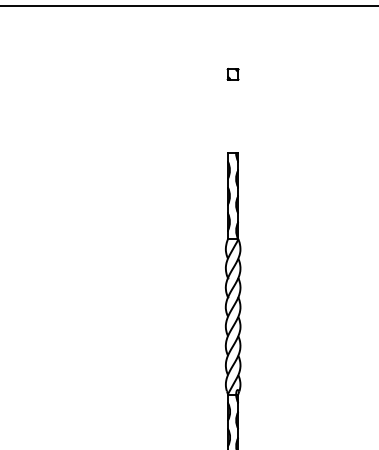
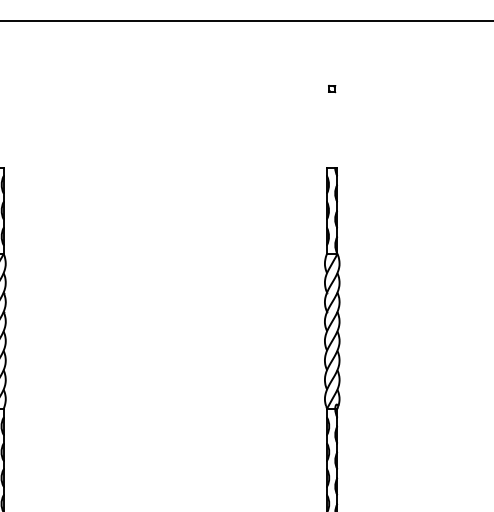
part: (232, 73) -> (331, 88), size x0.6

